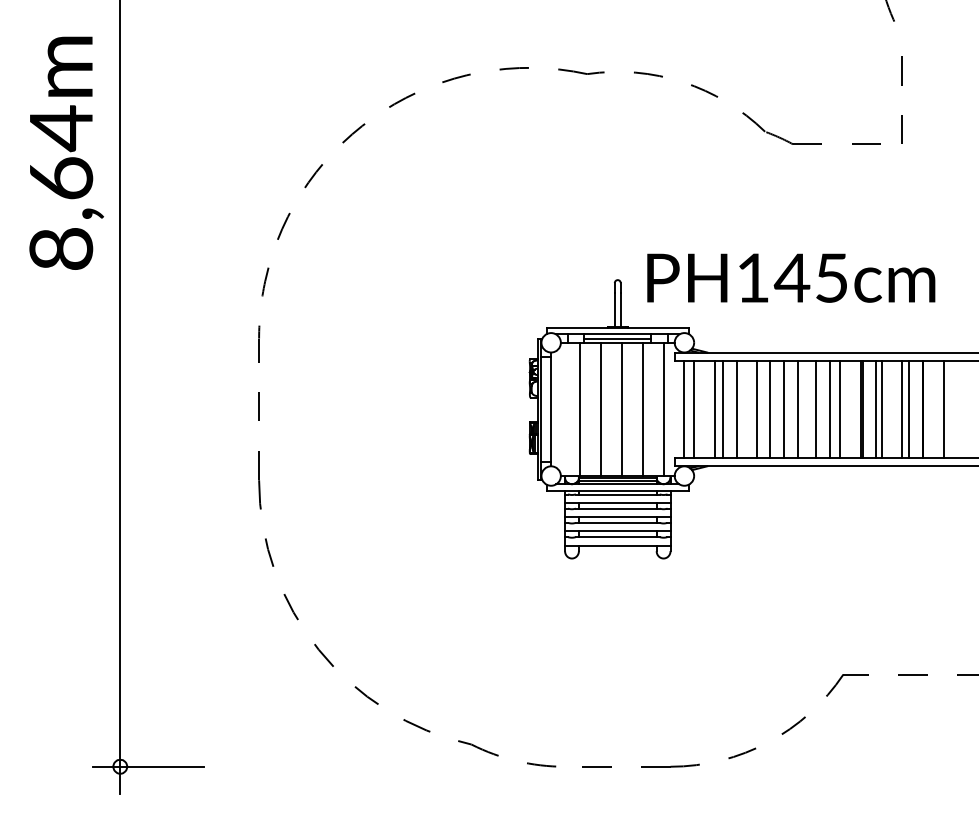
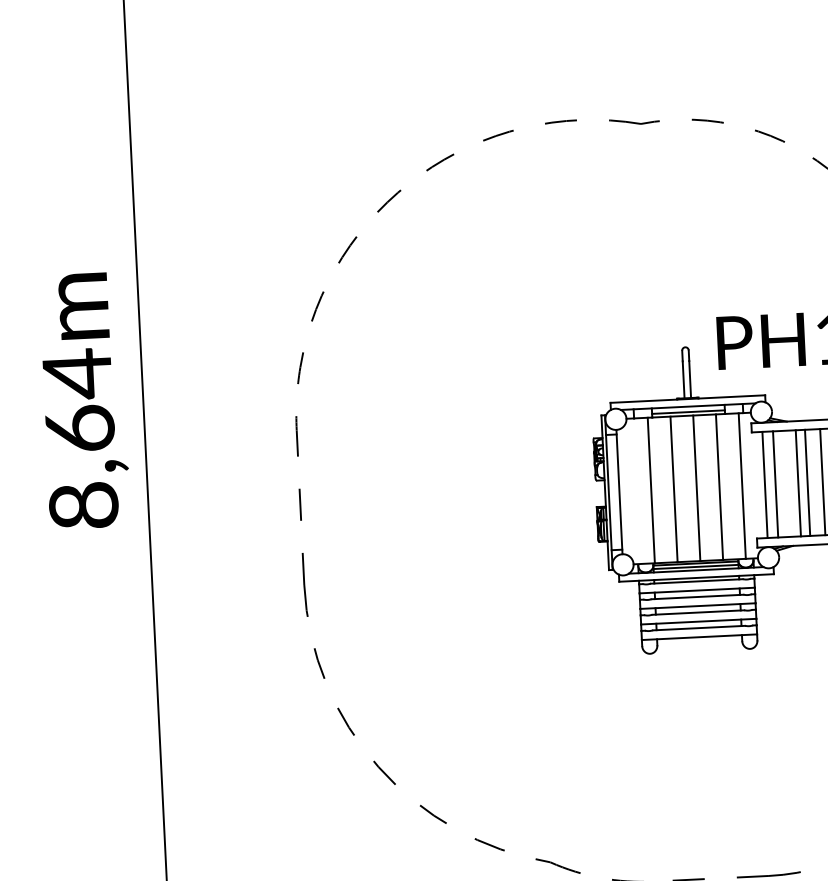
text: (66, 152) -> (84, 400), moved

